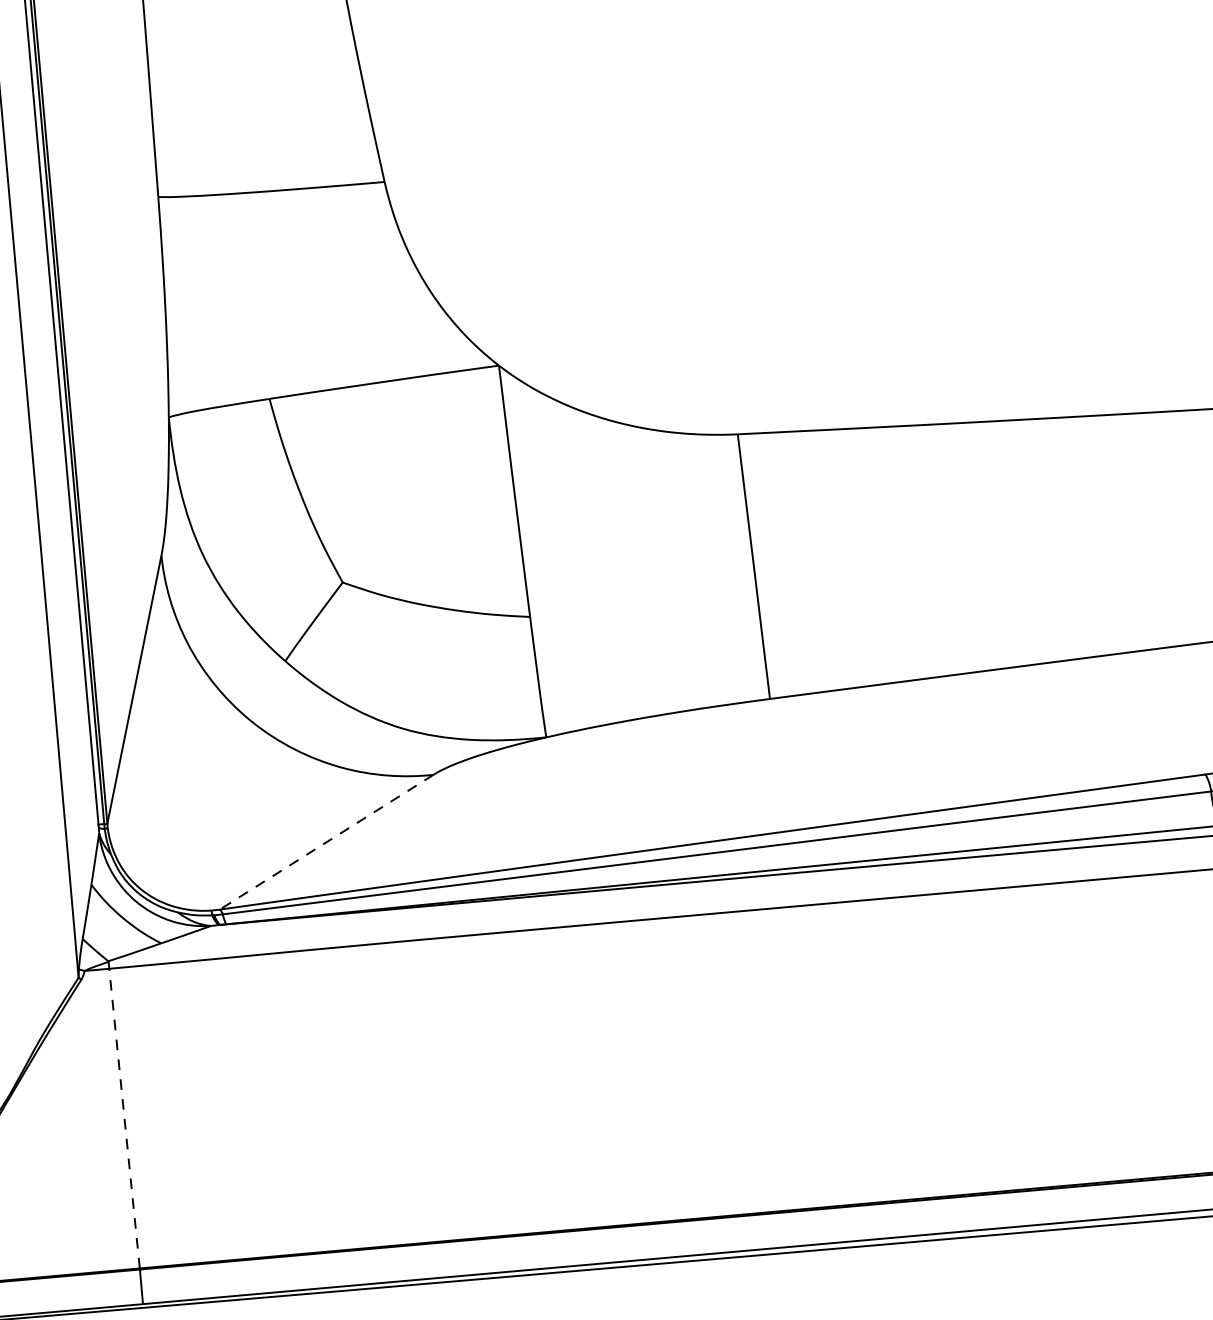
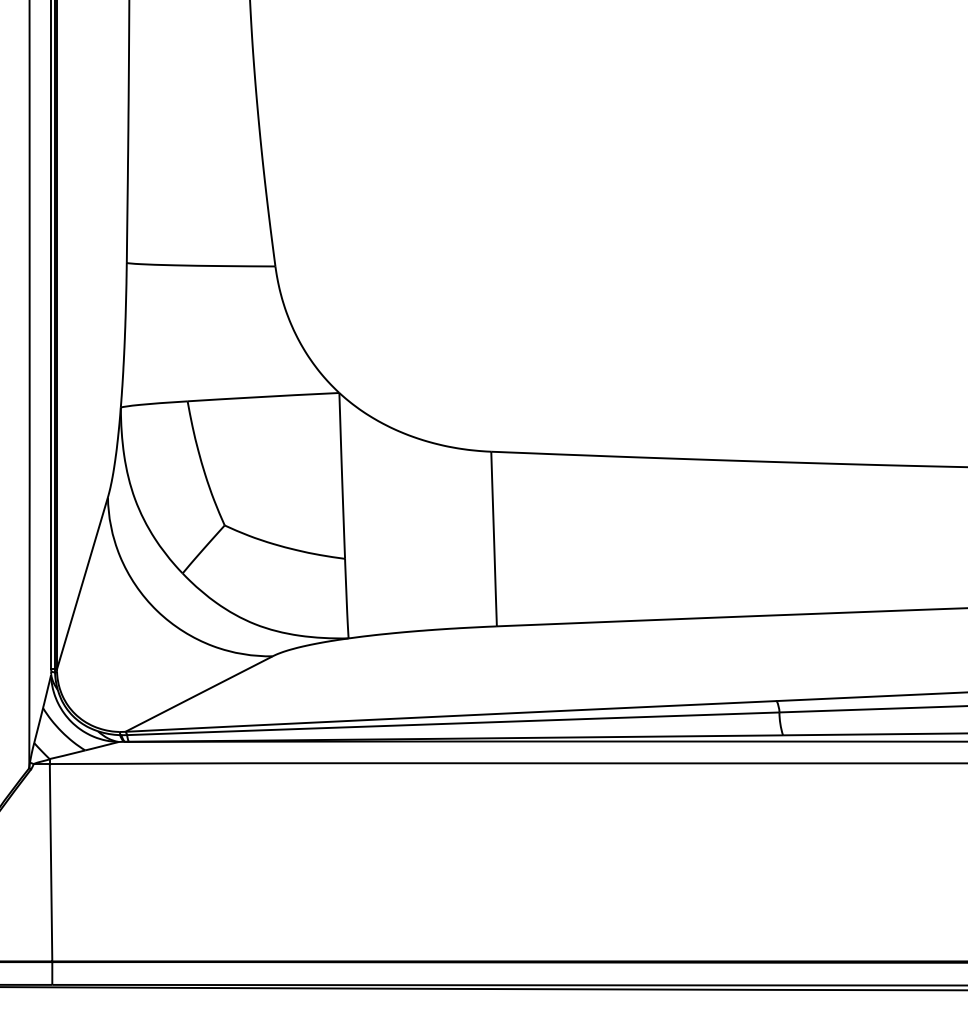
line: (325, 842) -> (198, 694), dashed -> solid
line: (125, 1118) -> (51, 862), dashed -> solid

